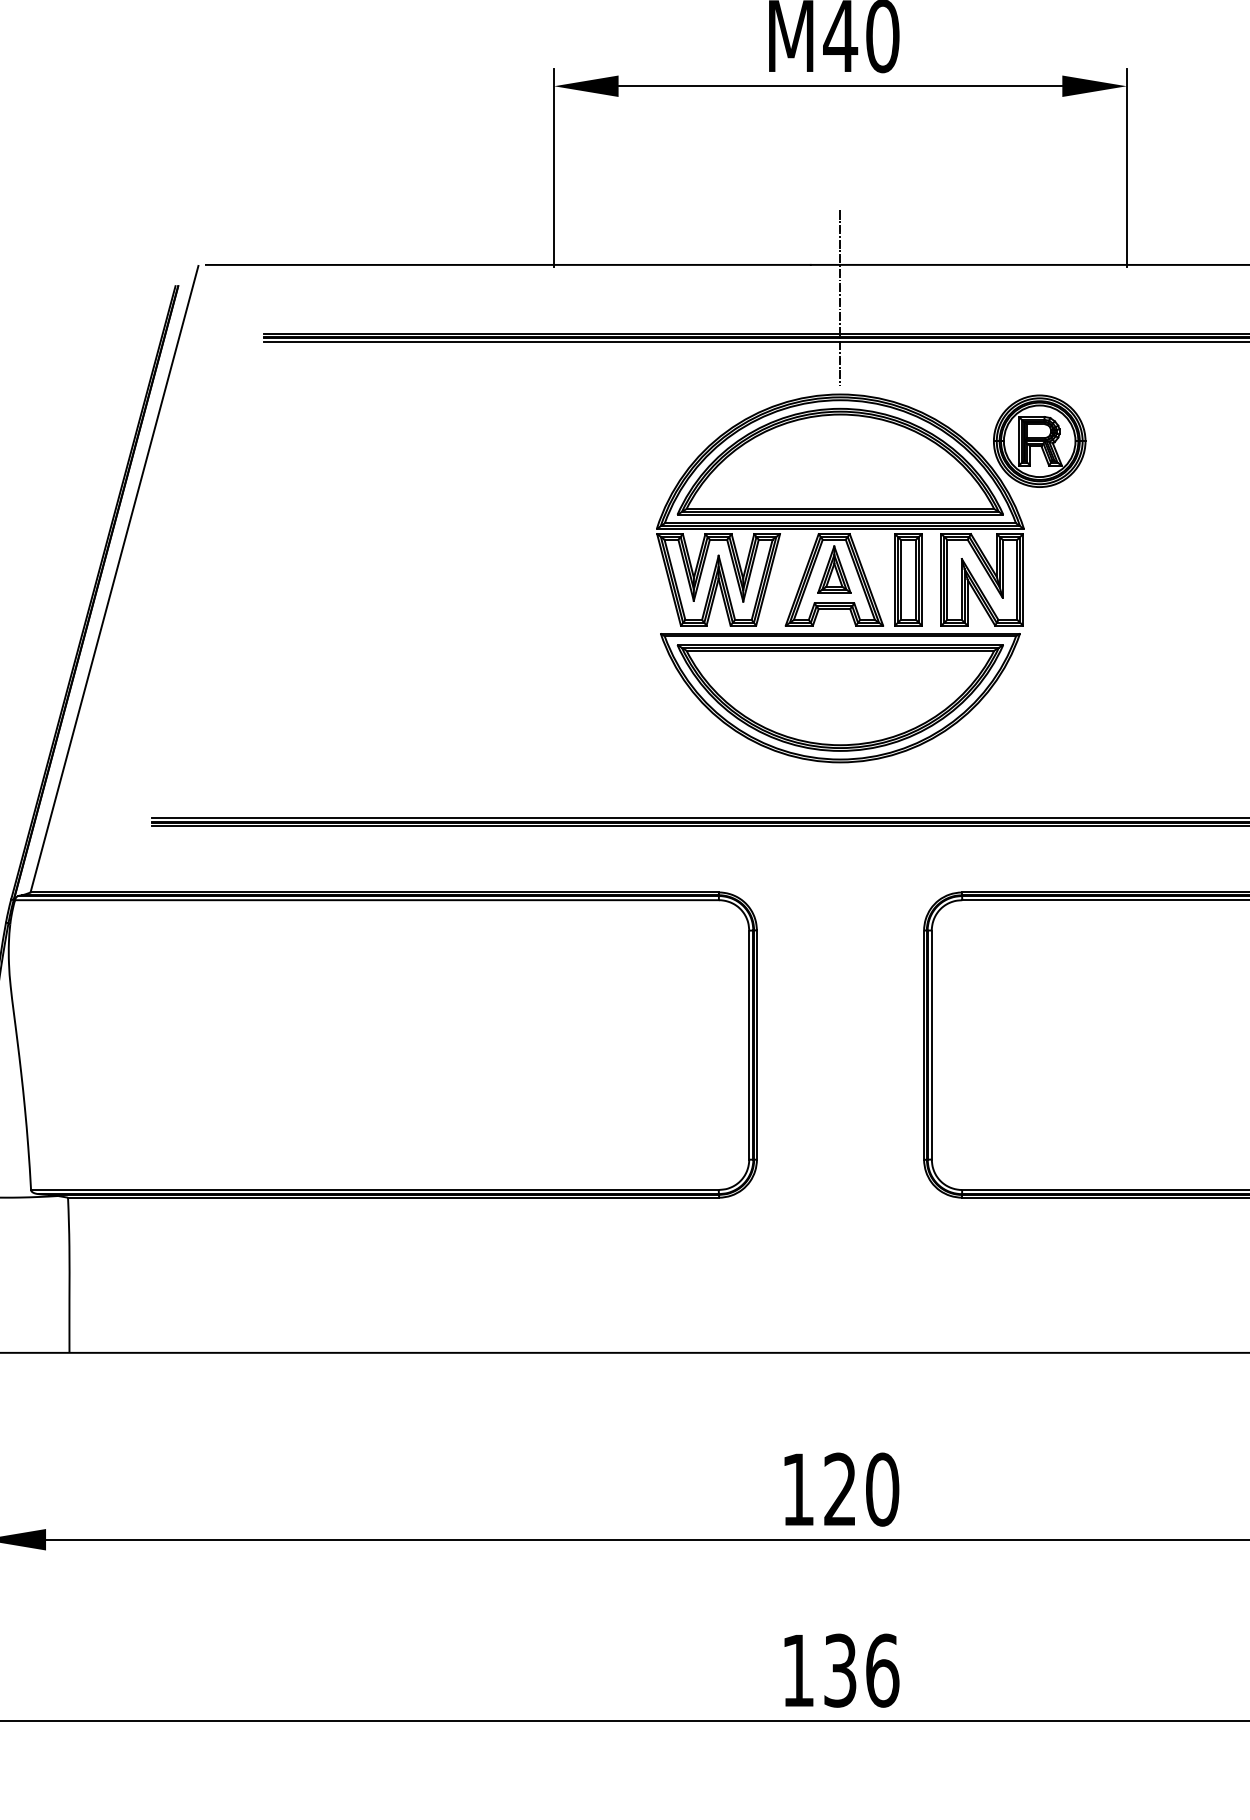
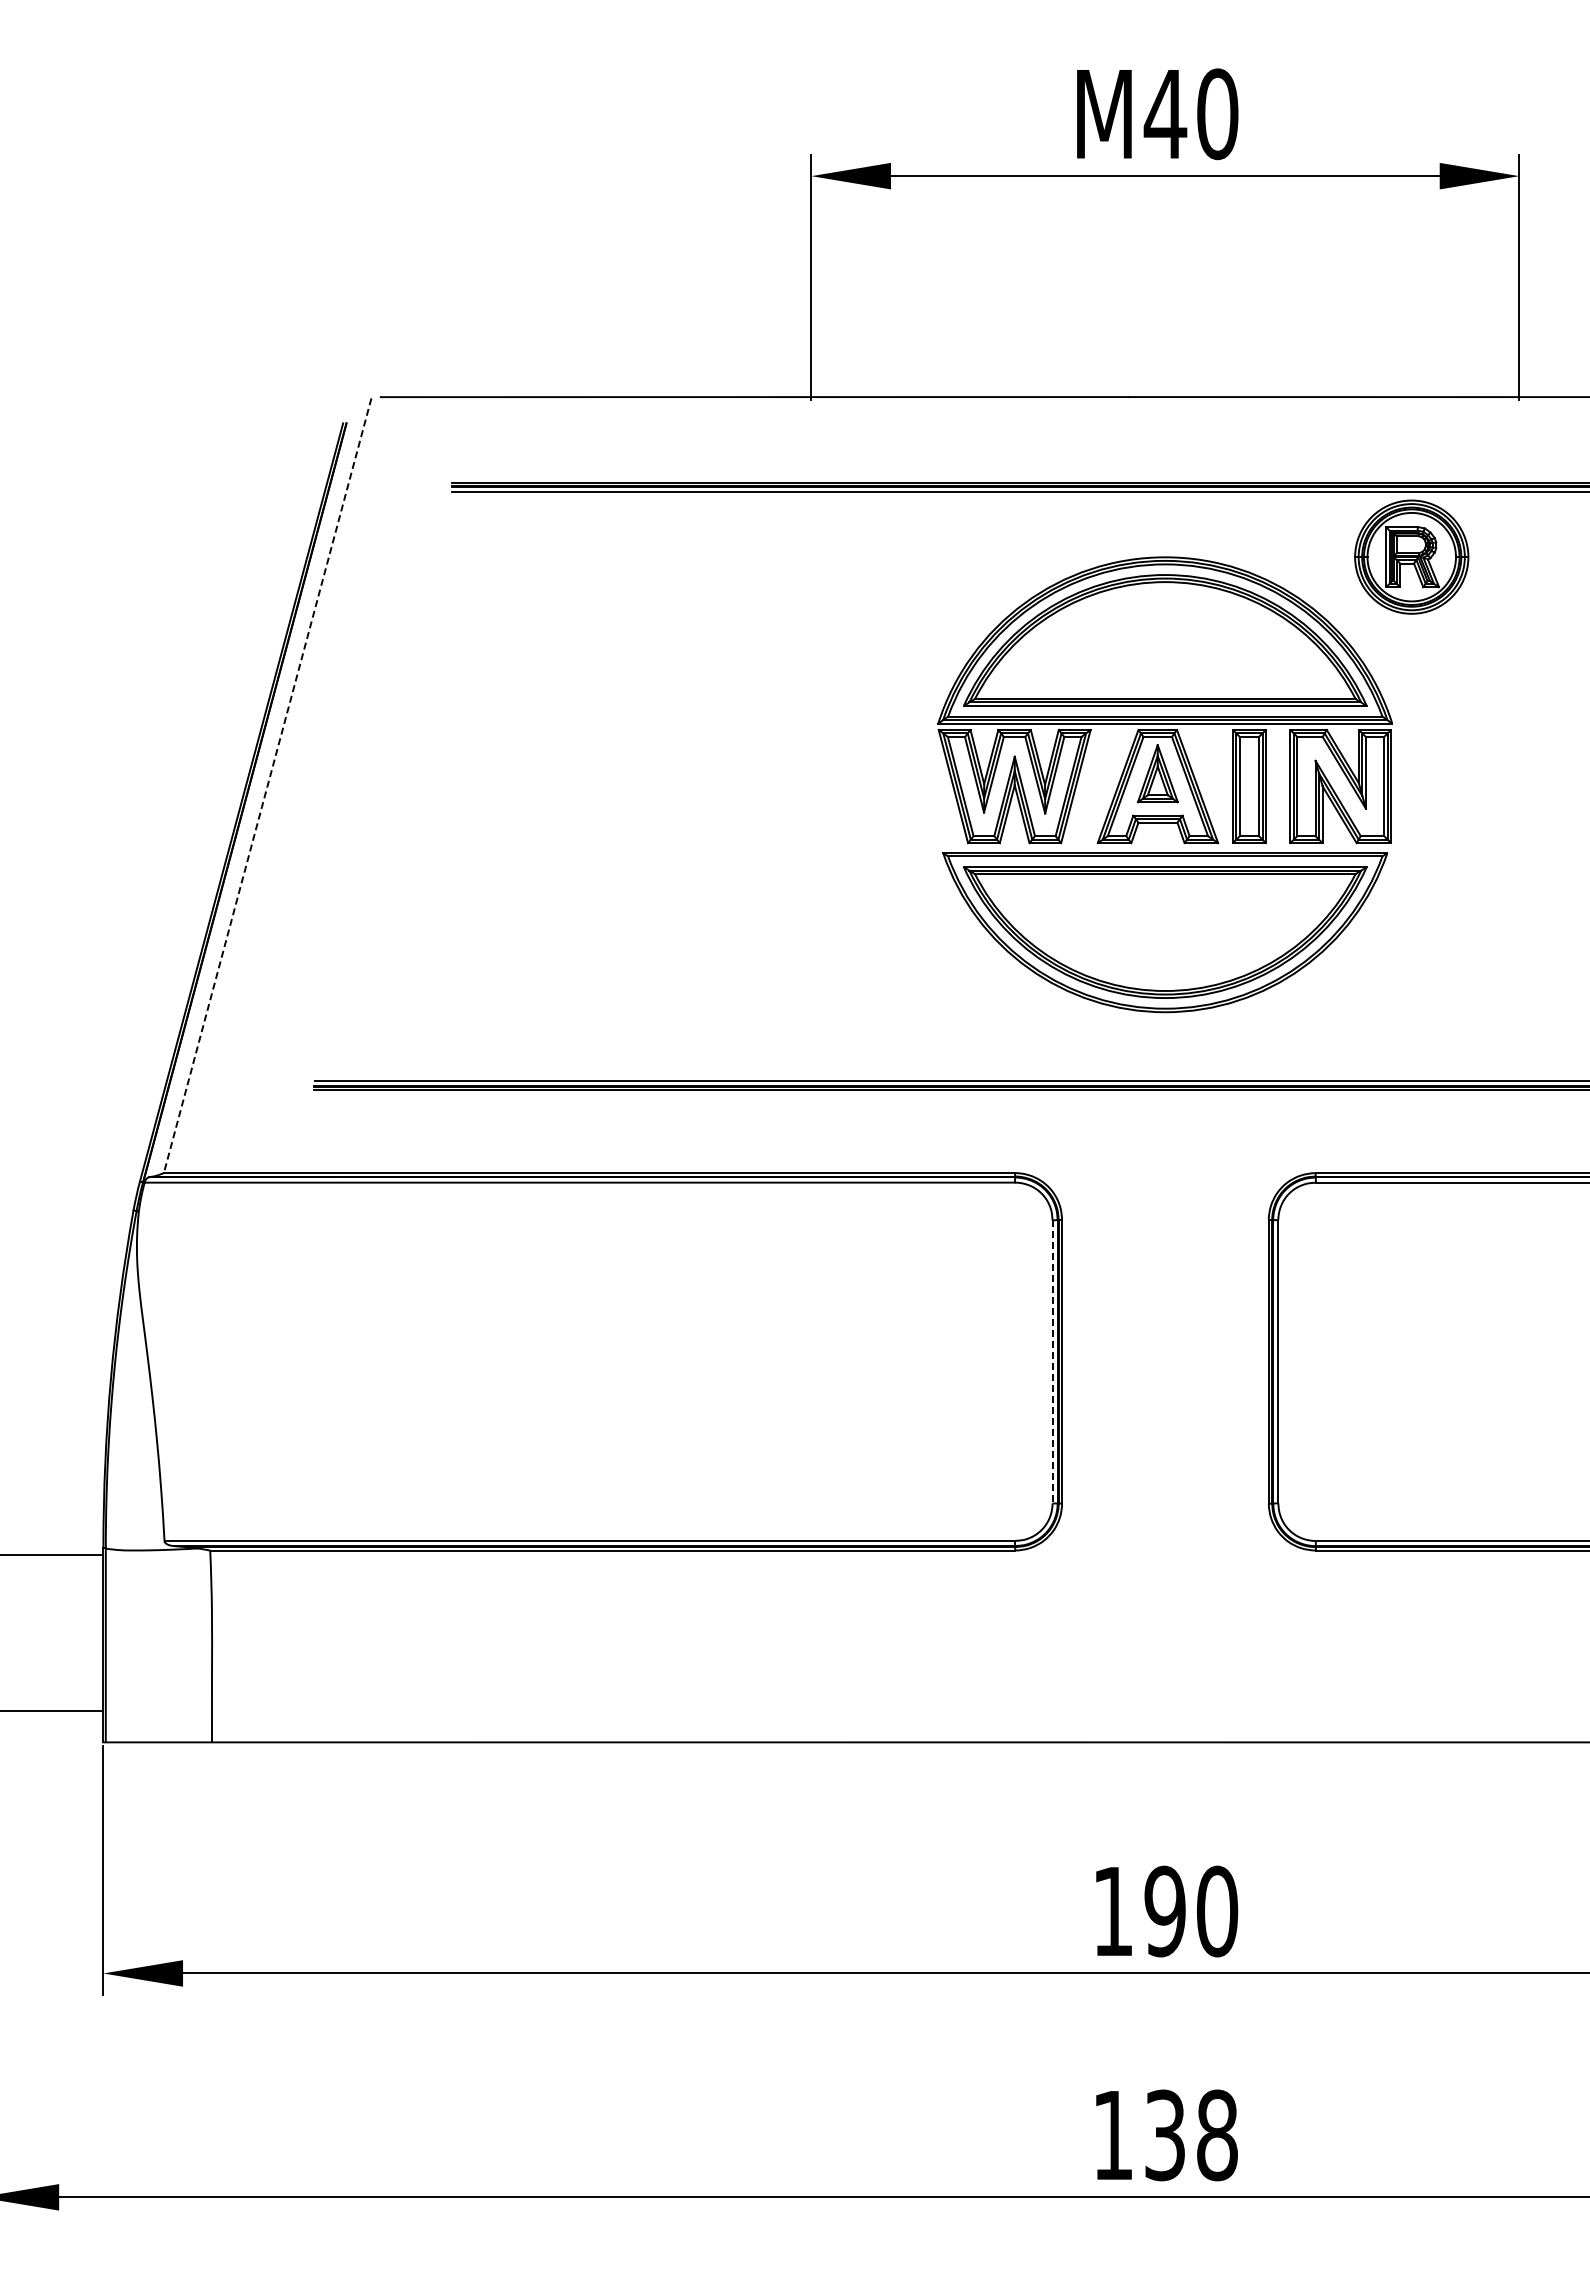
line: (840, 297) -> (1165, 437), removed
part: (1039, 440) -> (1411, 556), moved
line: (114, 579) -> (267, 786), solid -> dashed
line: (749, 1044) -> (1052, 1361), solid -> dashed
text: (839, 1489) -> (1164, 1911), 120 -> 190
text: (882, 1670) -> (1217, 2135), 136 -> 138

